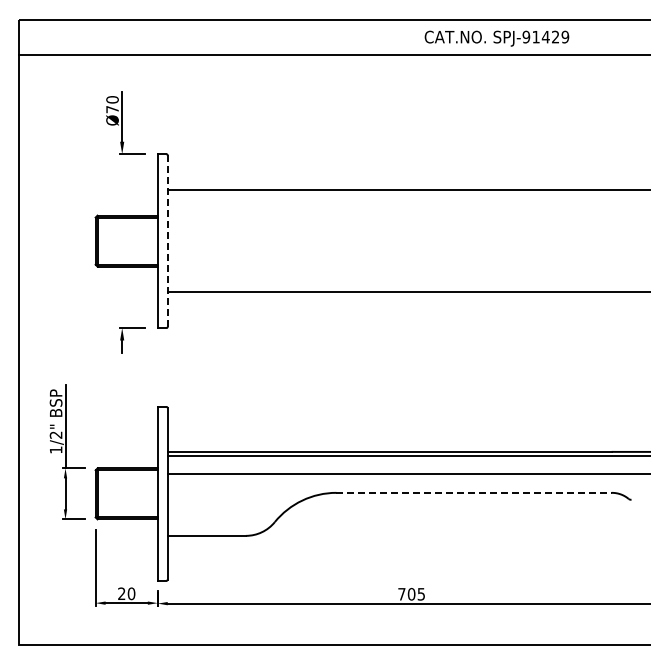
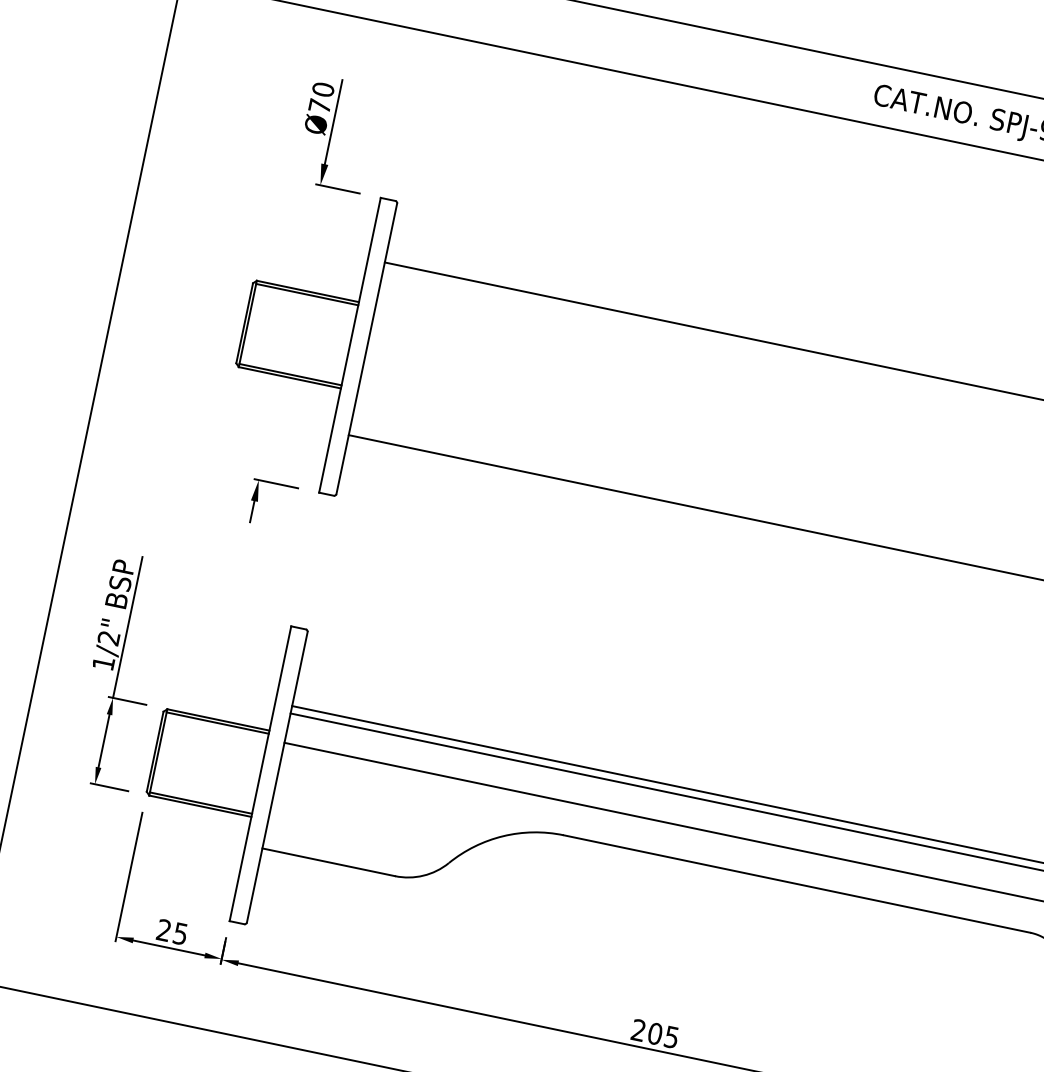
line: (167, 241) -> (366, 349), dashed -> solid
line: (474, 492) -> (797, 883), dashed -> solid
text: (131, 593) -> (180, 933), 20 -> 25
text: (401, 593) -> (638, 1028), 705 -> 205

